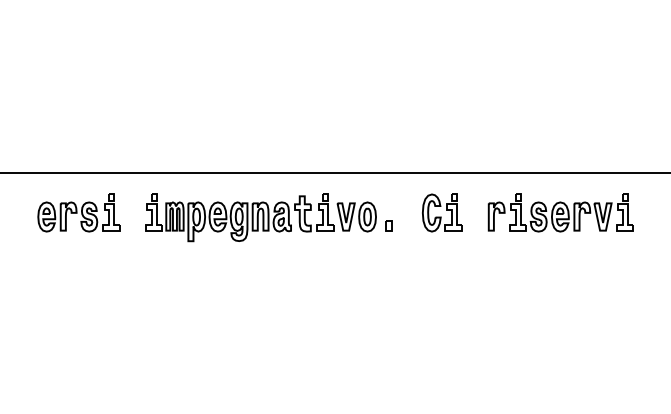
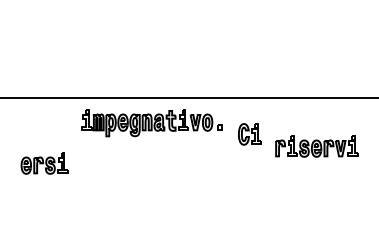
part: (78, 213) -> (44, 163), moved
part: (441, 213) -> (249, 134), moved
part: (560, 213) -> (316, 146), moved

